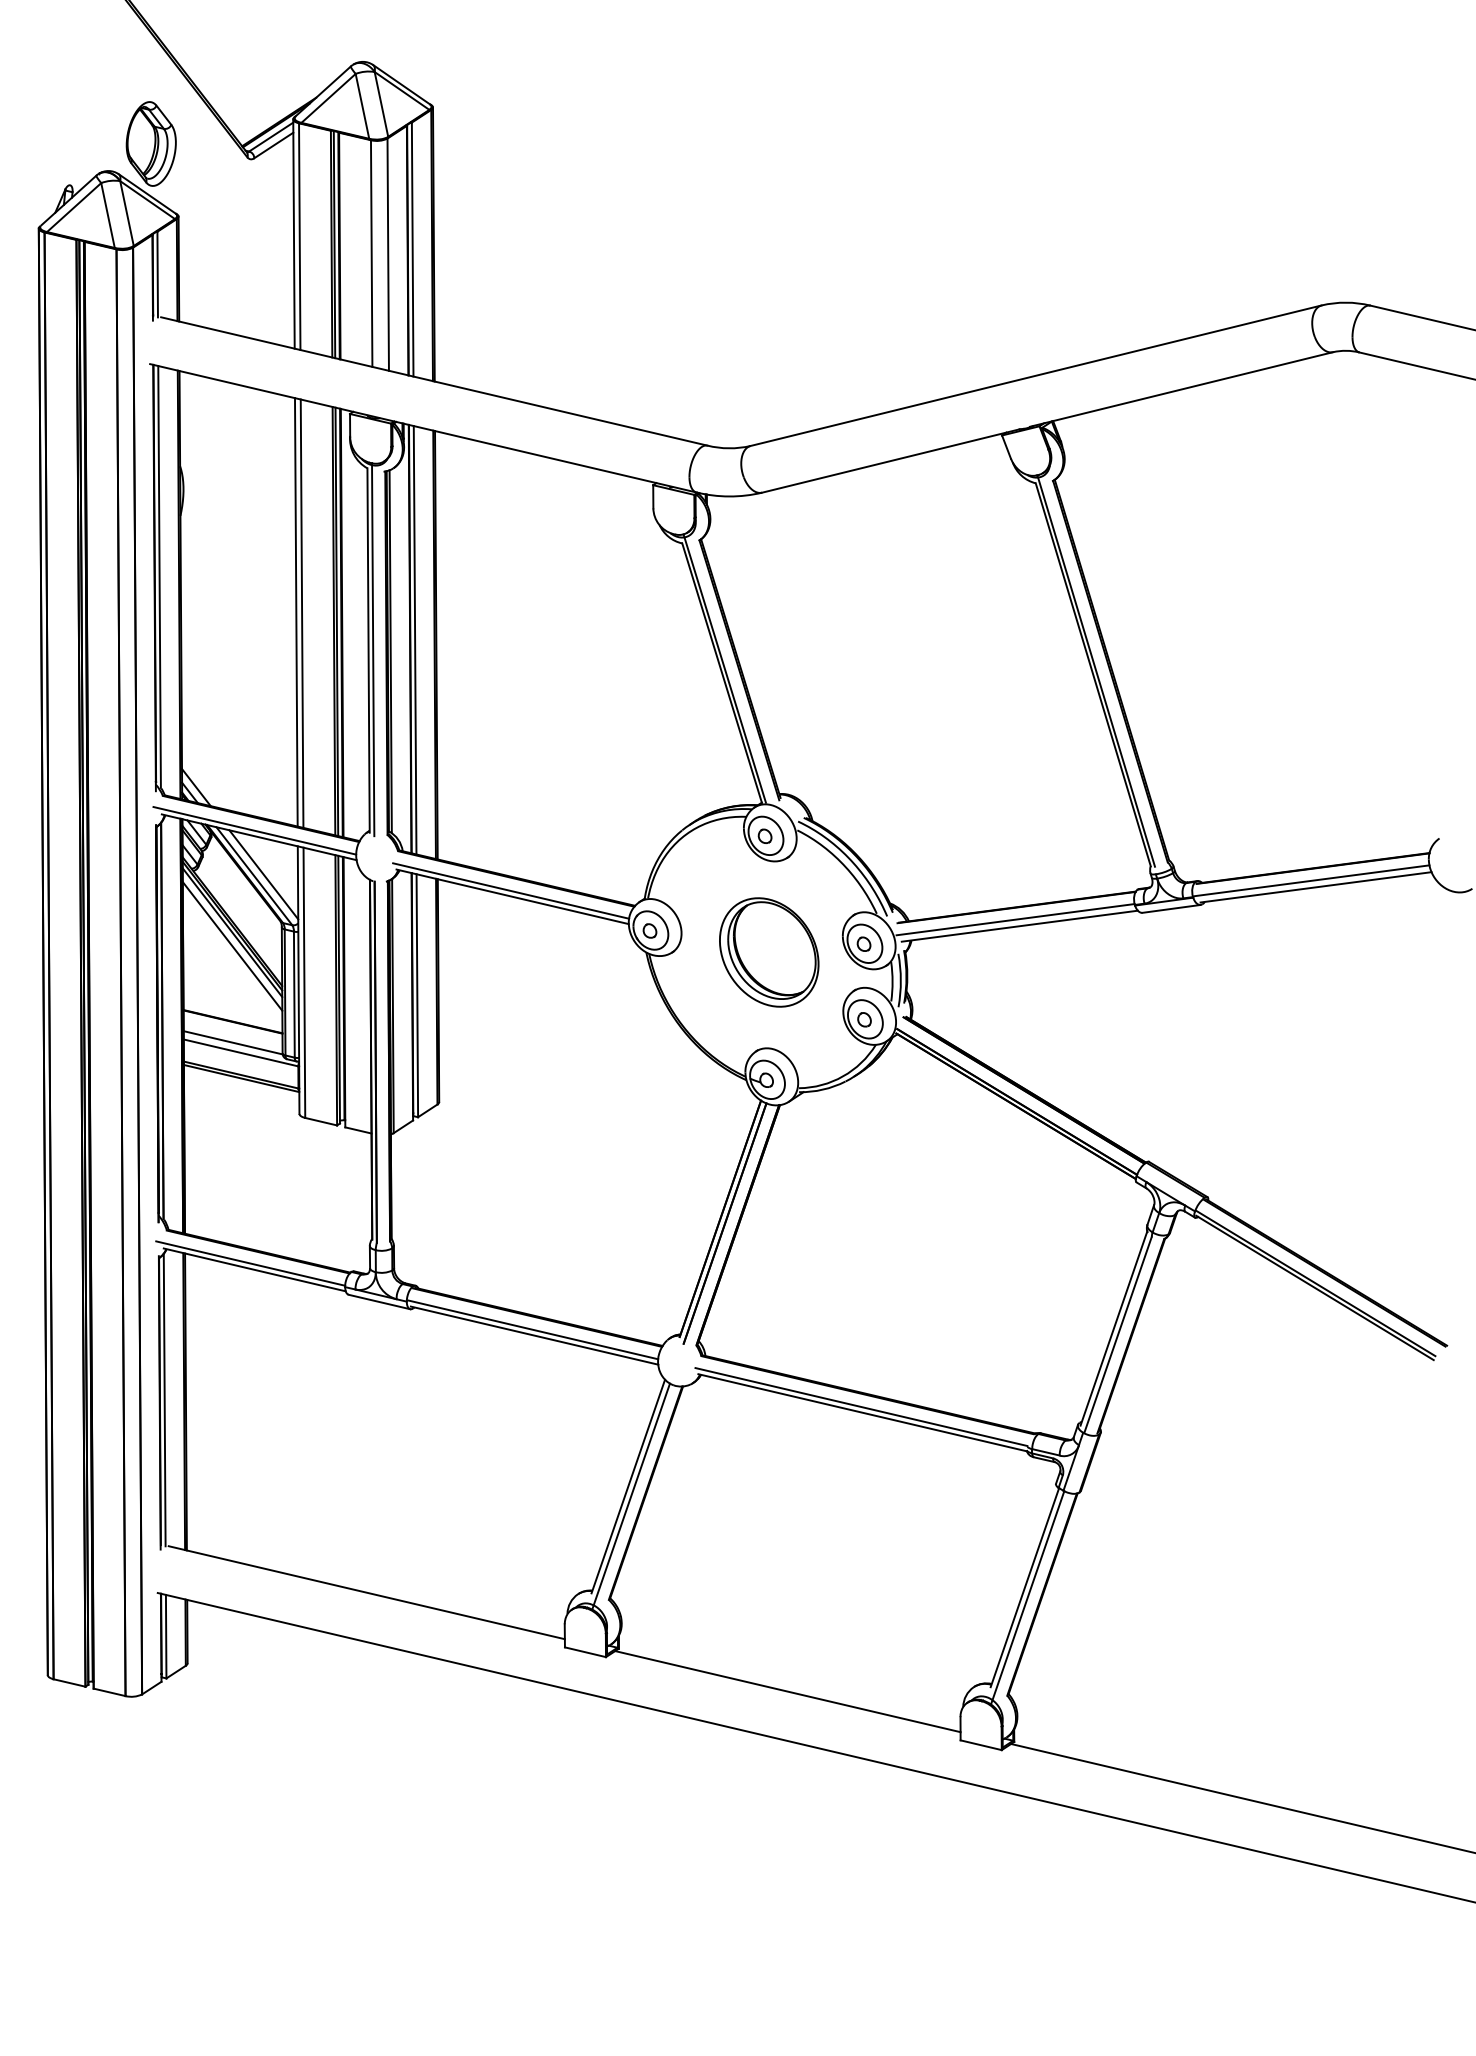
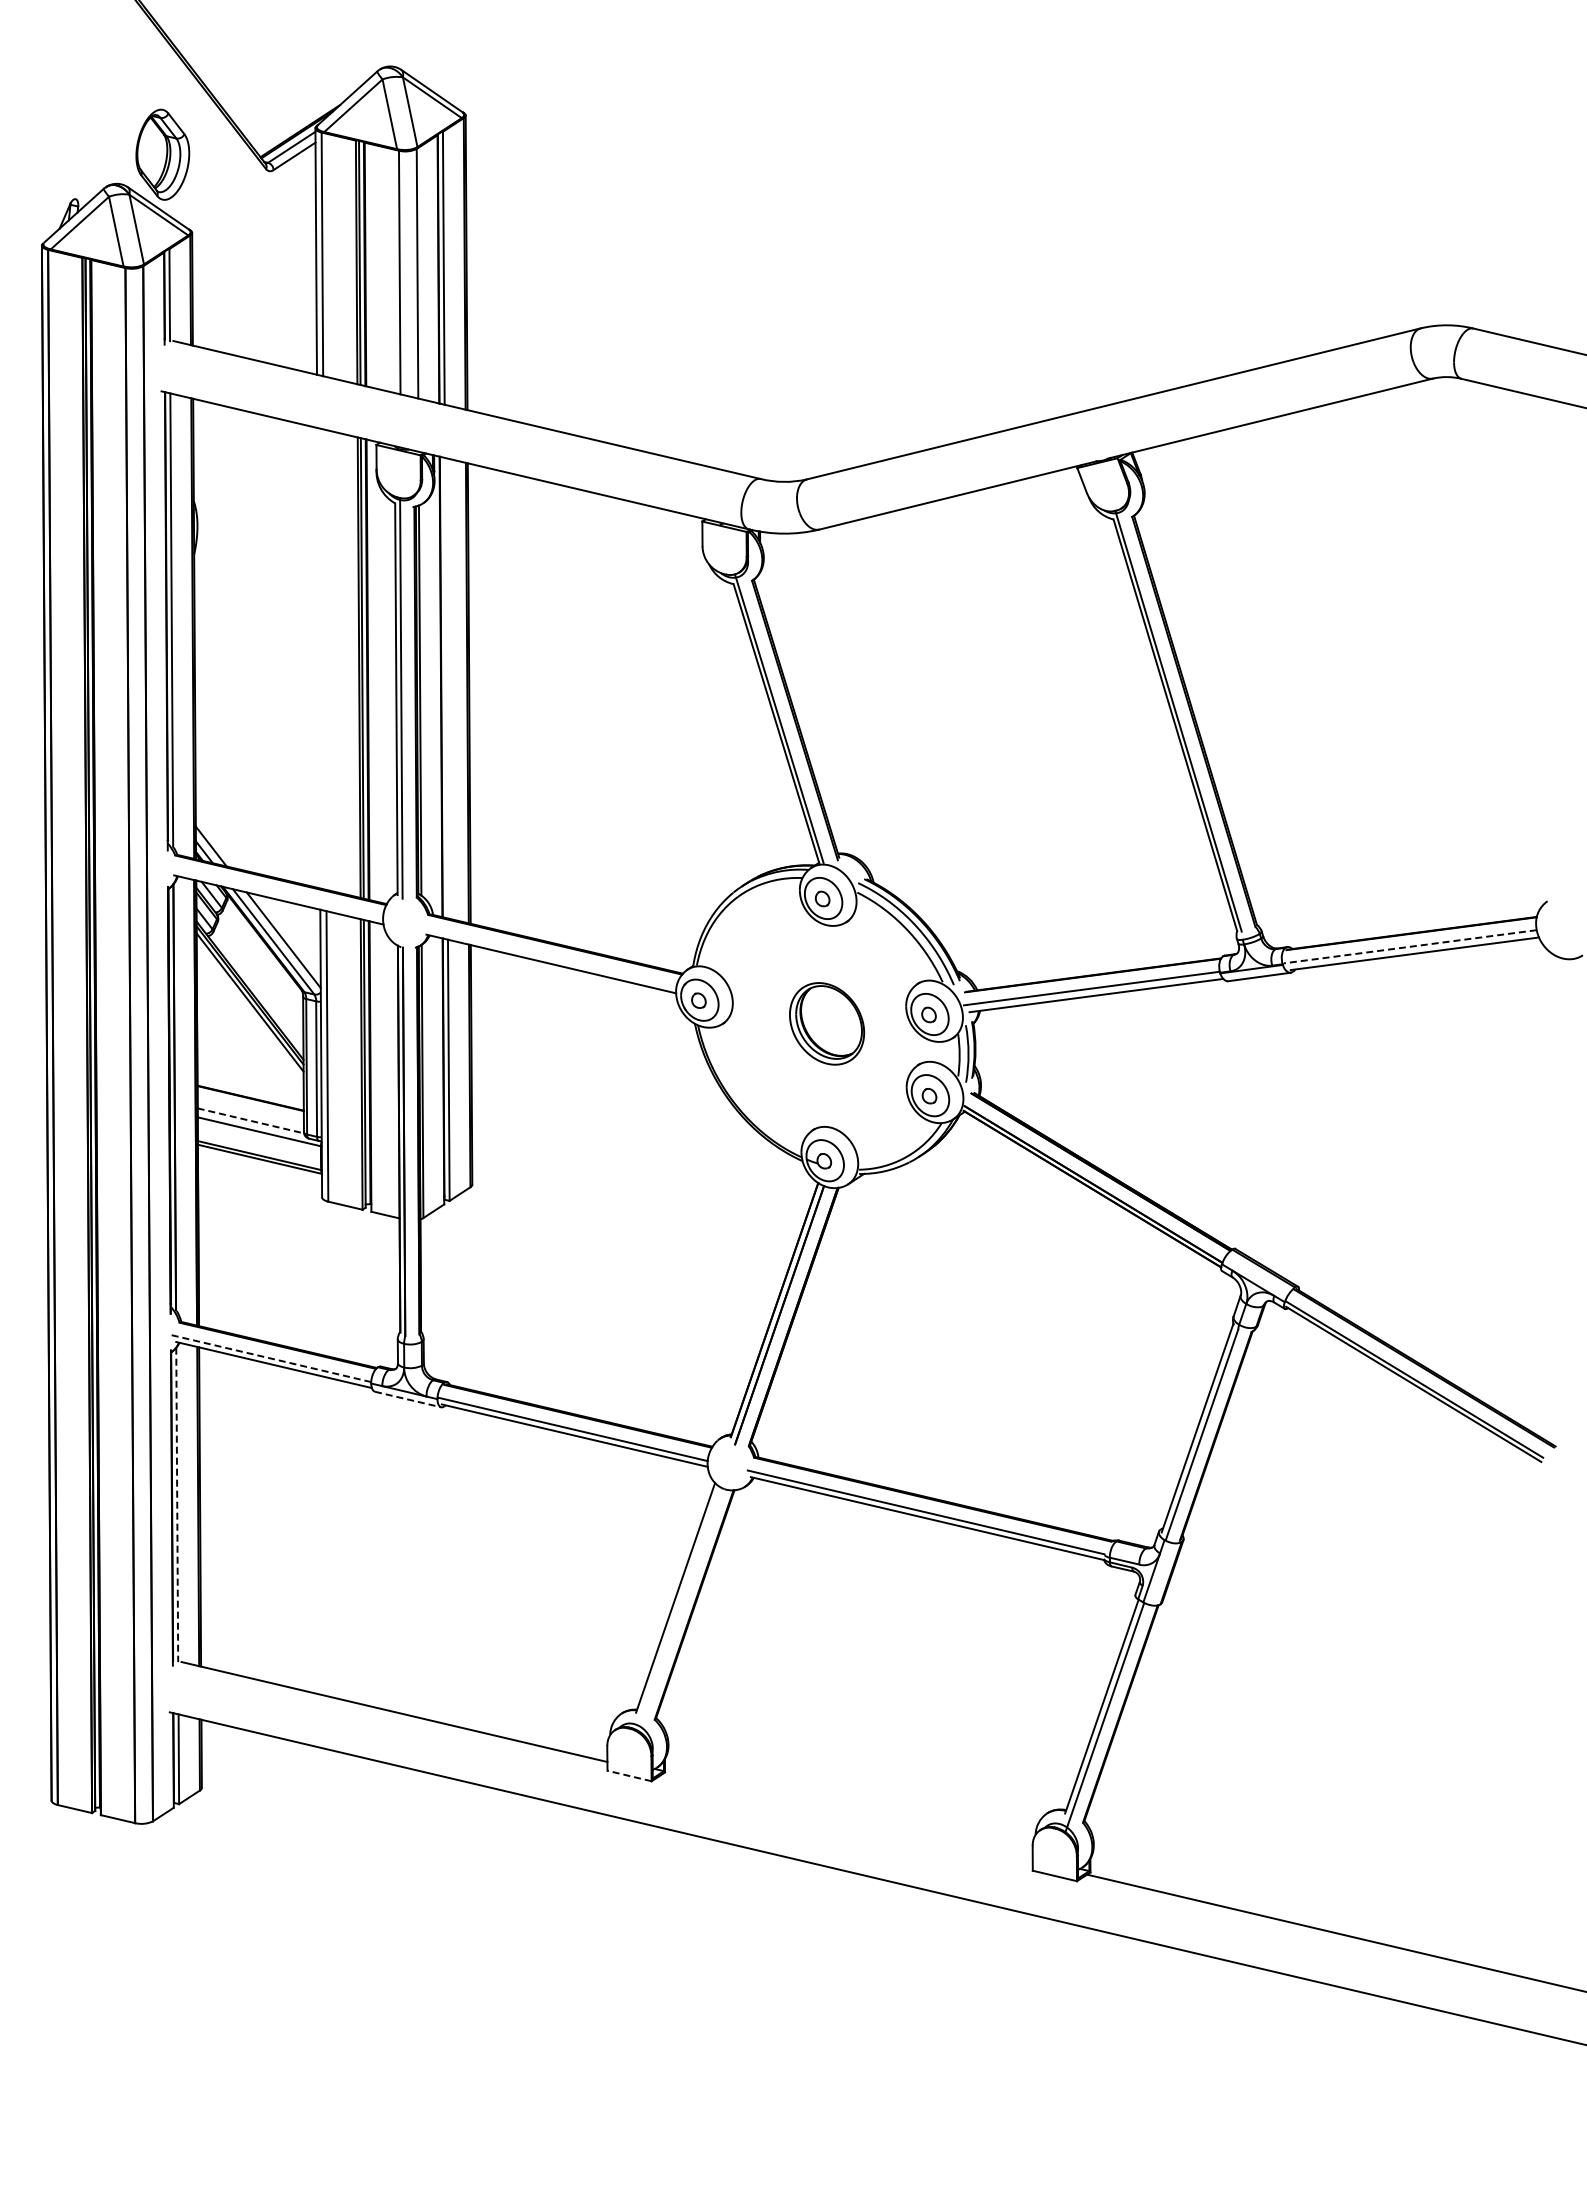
line: (296, 611) -> (318, 657), removed
line: (301, 613) -> (324, 659), removed
line: (415, 639) -> (446, 687), removed
line: (255, 830) -> (274, 892), removed
line: (1311, 880) -> (1409, 946), solid -> dashed
line: (511, 890) -> (549, 957), removed
line: (231, 945) -> (249, 1016), removed
part: (768, 952) -> (826, 1023), size x0.7
line: (232, 1042) -> (250, 1120), solid -> dashed
line: (250, 1263) -> (269, 1358), solid -> dashed
line: (379, 1301) -> (408, 1399), solid -> dashed
line: (164, 1400) -> (177, 1505), solid -> dashed
line: (631, 1496) -> (678, 1608), removed
line: (585, 1652) -> (629, 1776), solid -> dashed
line: (787, 1690) -> (846, 1817), removed

